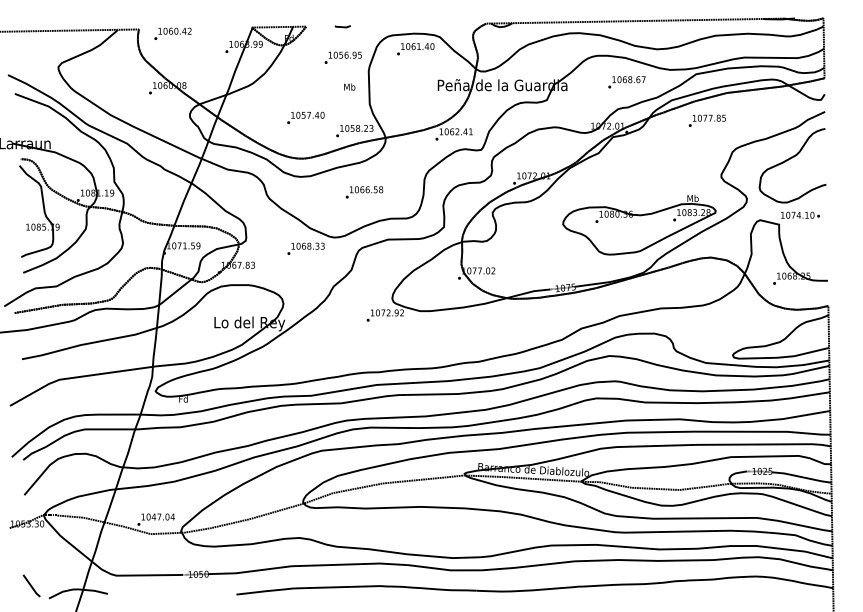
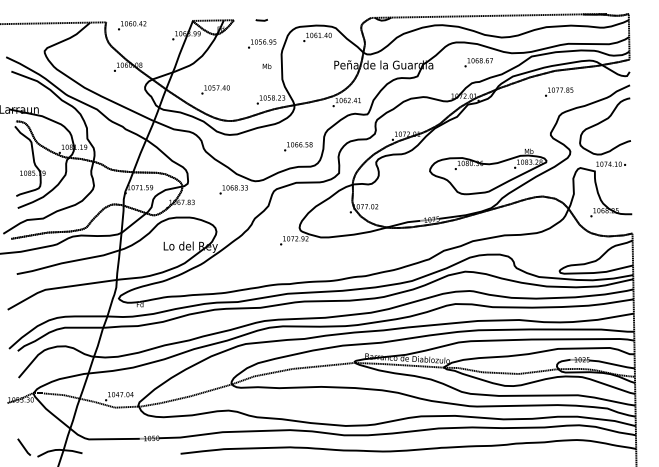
text: (305, 117) -> (215, 89), moved
text: (707, 120) -> (559, 91), moved
text: (364, 192) -> (298, 146), moved

